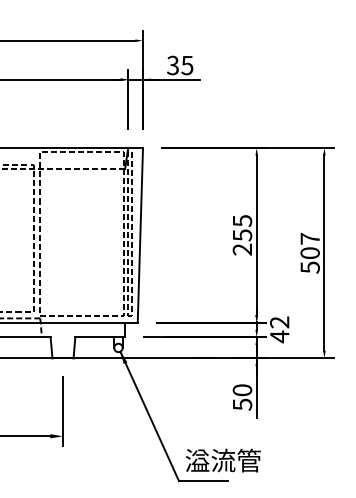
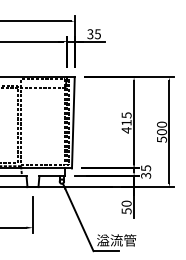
text: (311, 238) -> (162, 124), 507 -> 500
text: (242, 242) -> (126, 126), 255 -> 415
text: (280, 330) -> (146, 172), 42 -> 35

